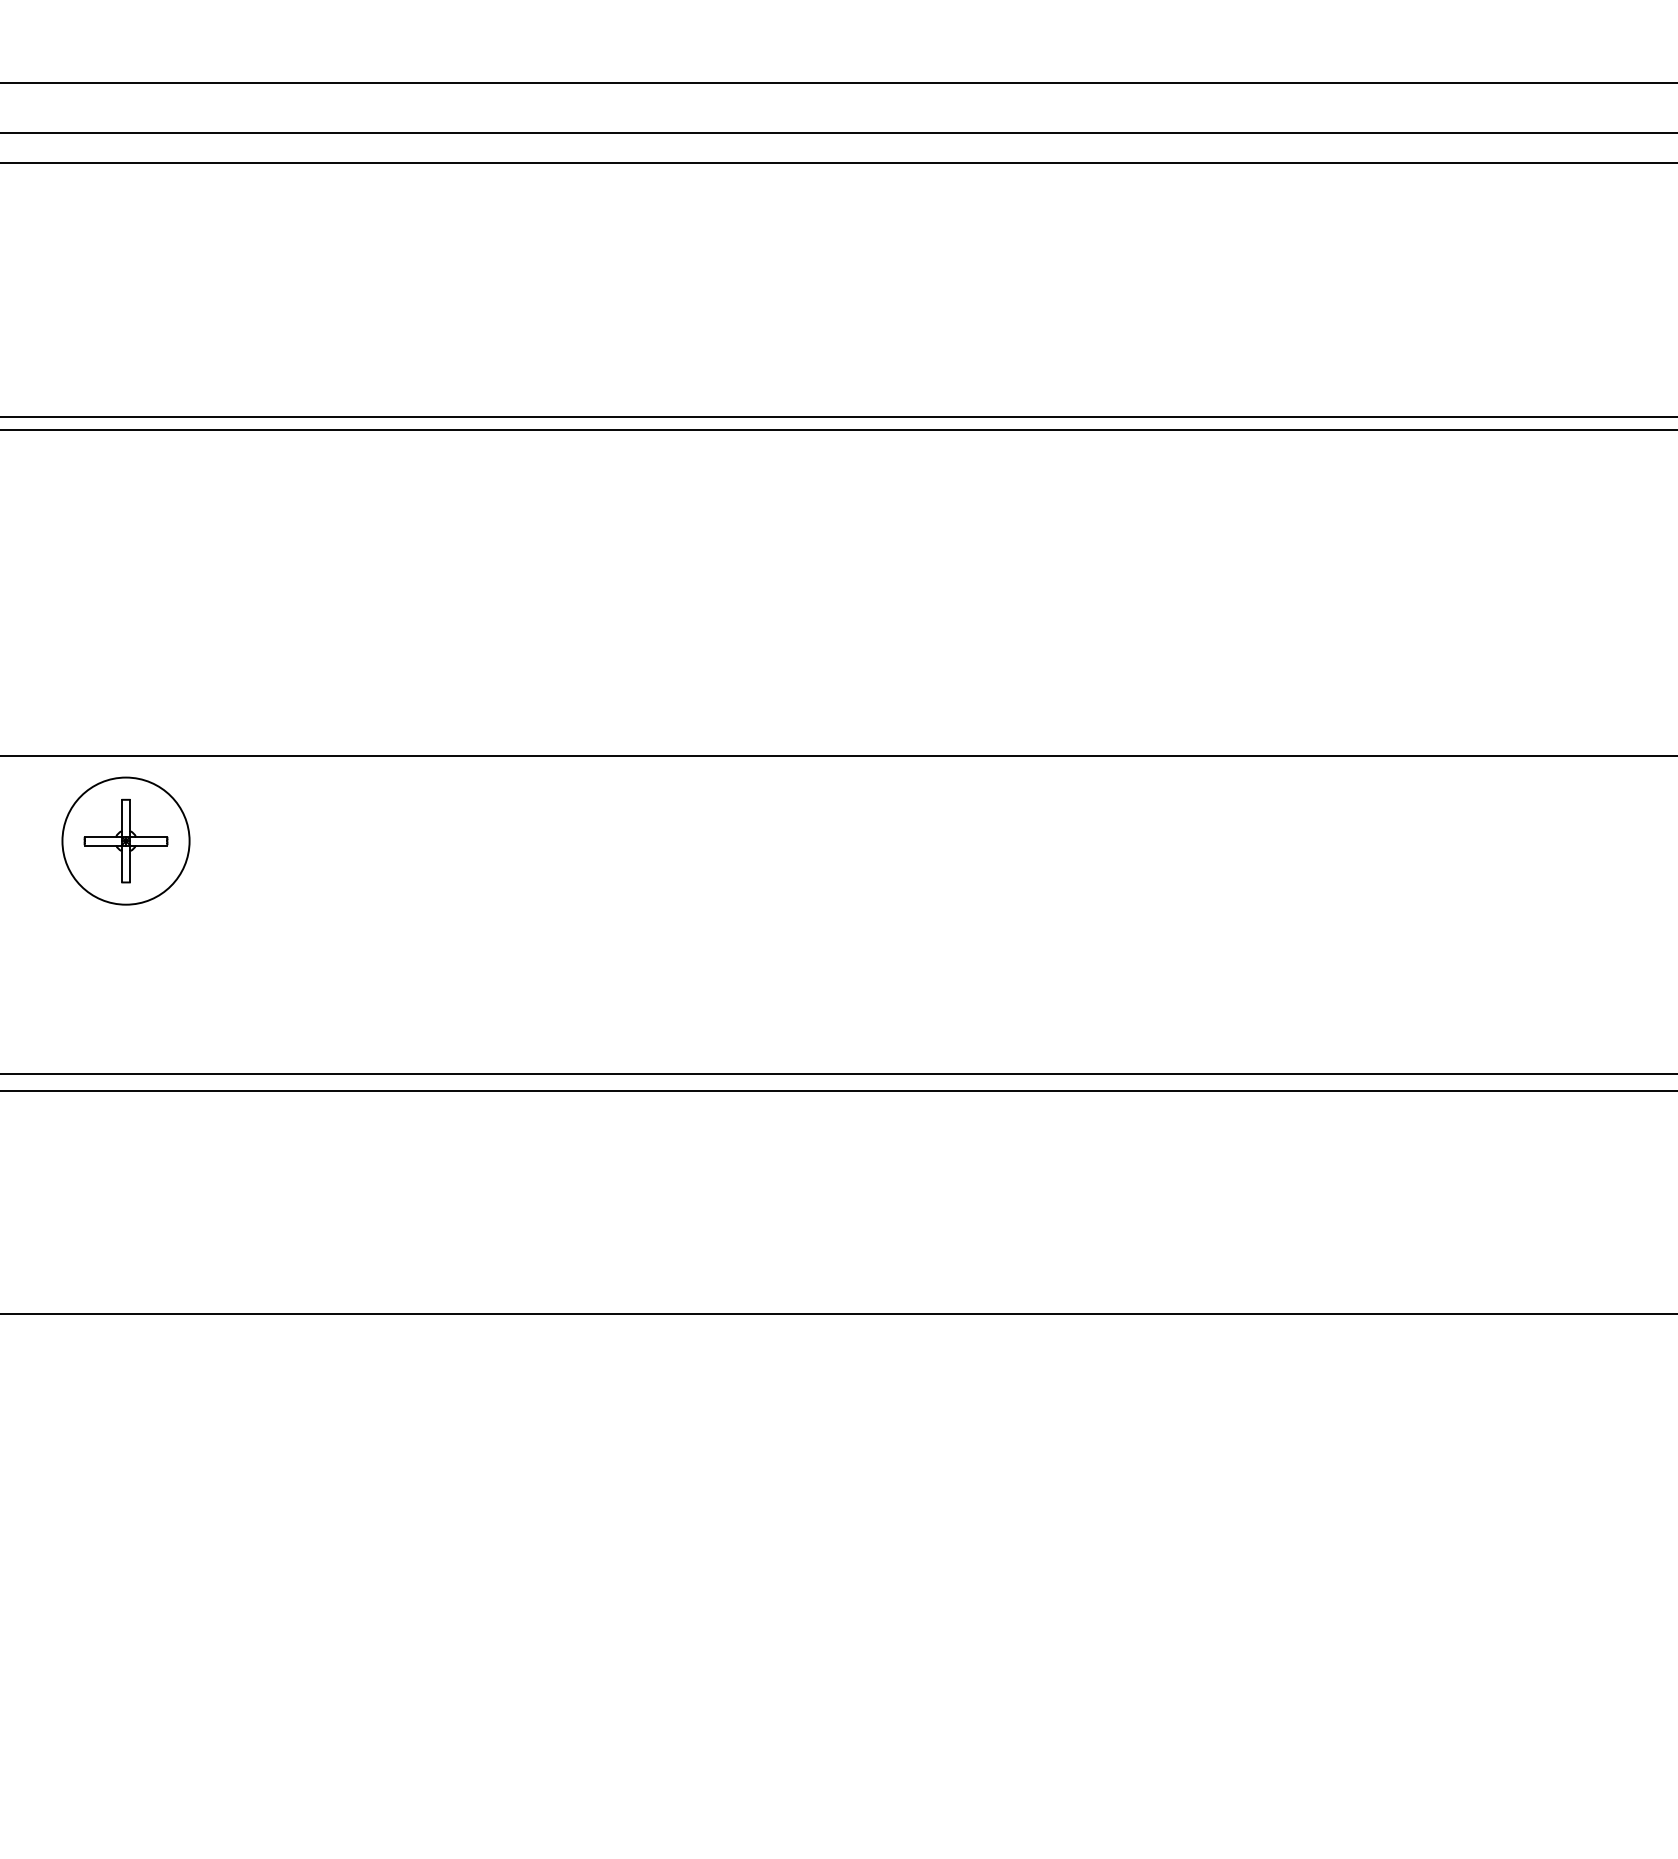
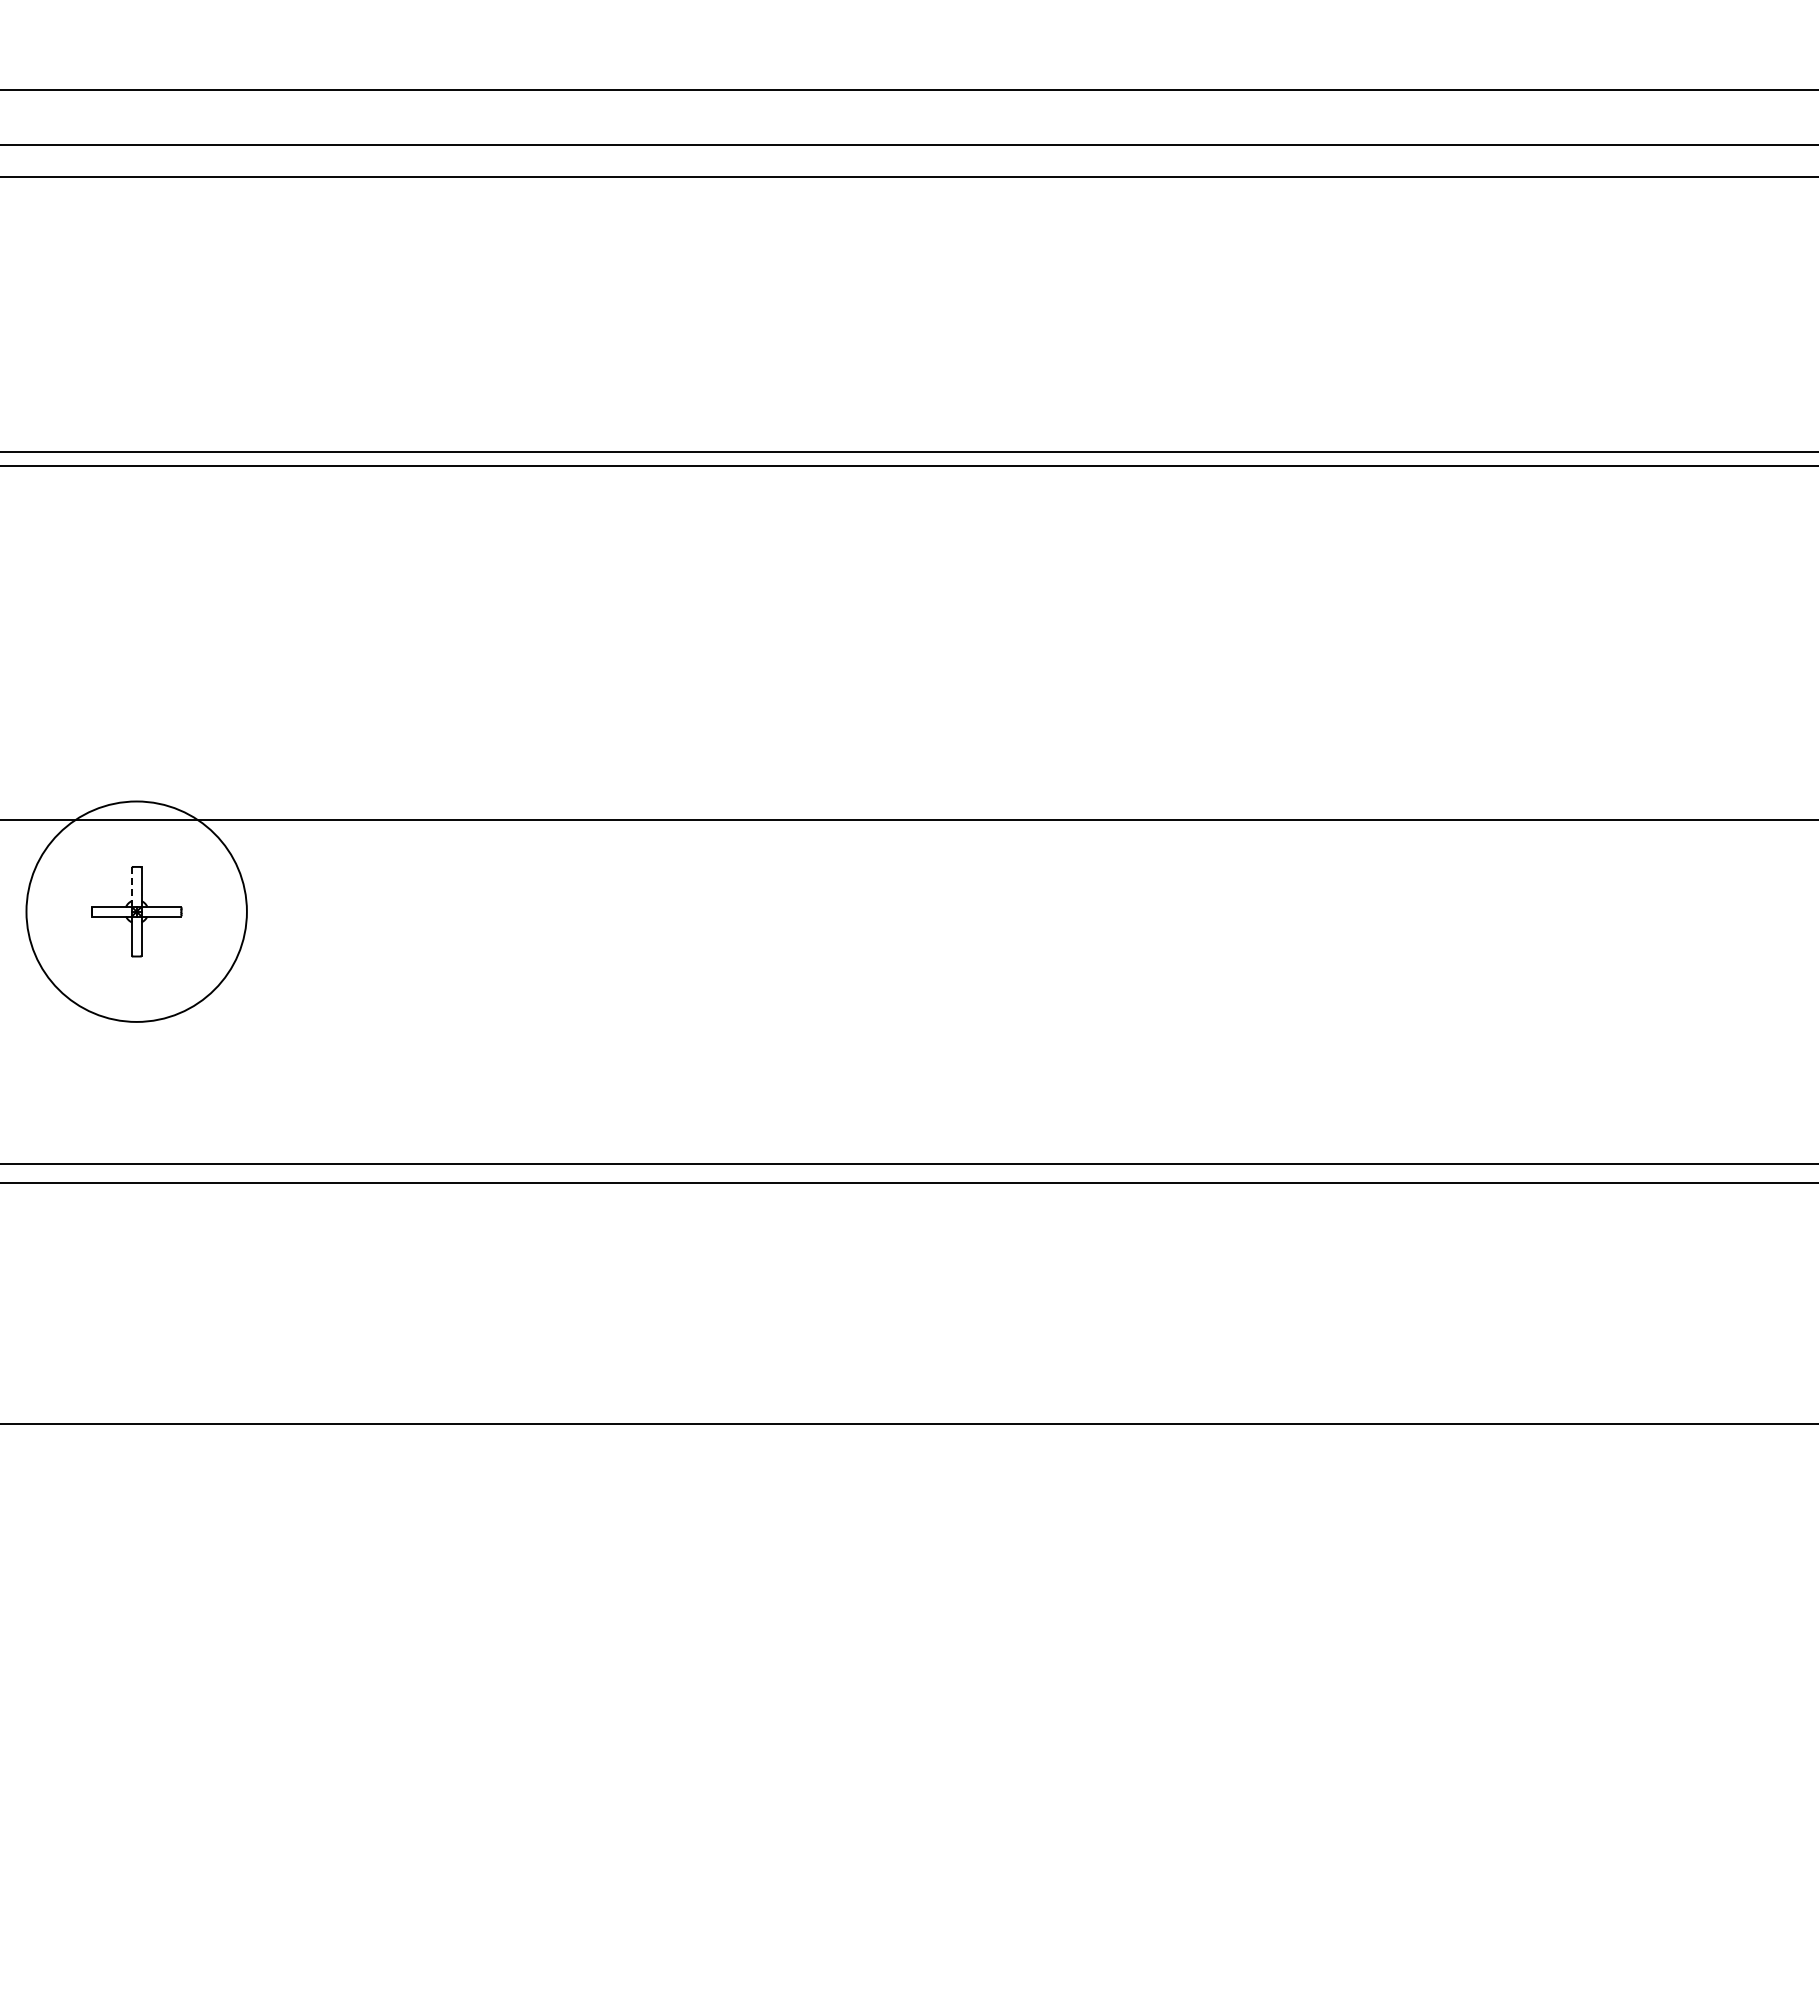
line: (121, 816) -> (131, 884), solid -> dashed
circle: (125, 840) -> (136, 911), size x1.6

